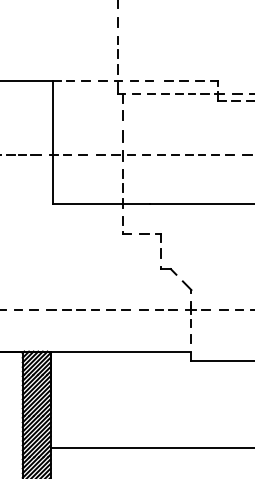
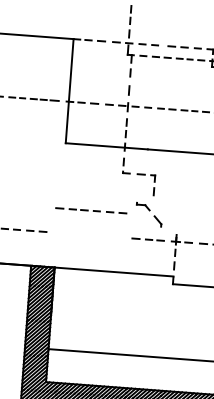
part: (176, 279) -> (149, 214), moved
line: (85, 309) -> (88, 209), moved

